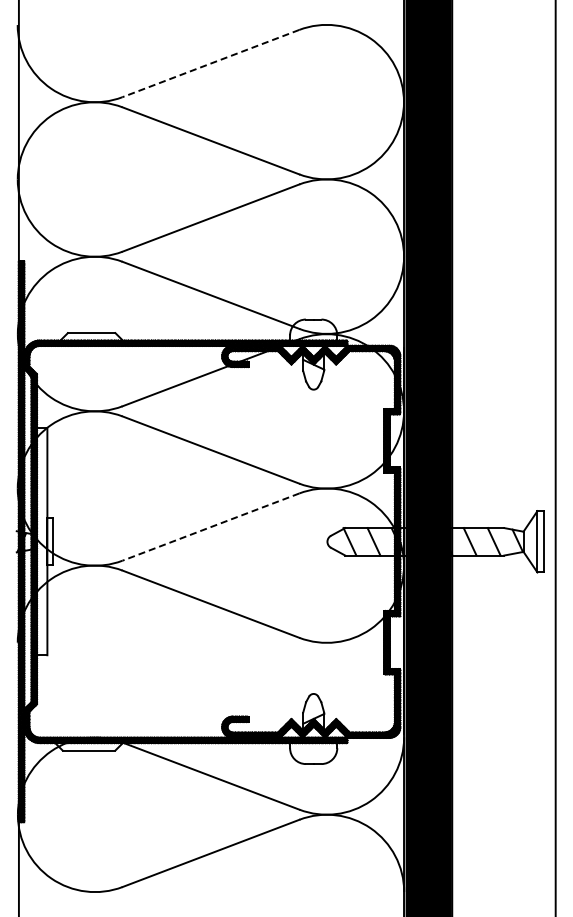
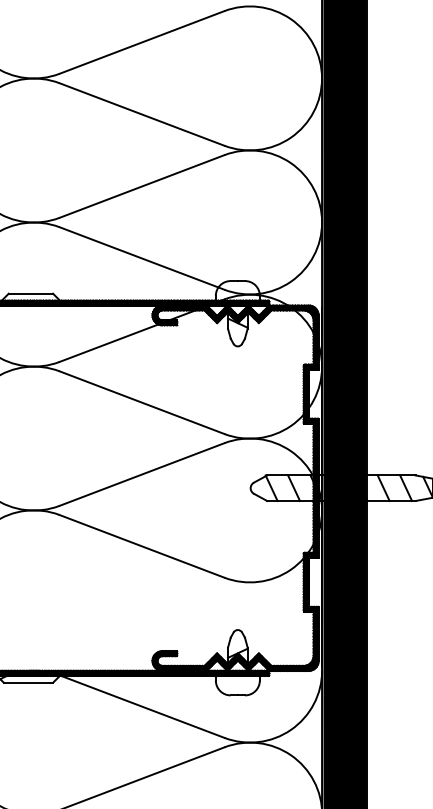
line: (210, 63) -> (141, 42), dashed -> solid
line: (210, 527) -> (141, 474), dashed -> solid

